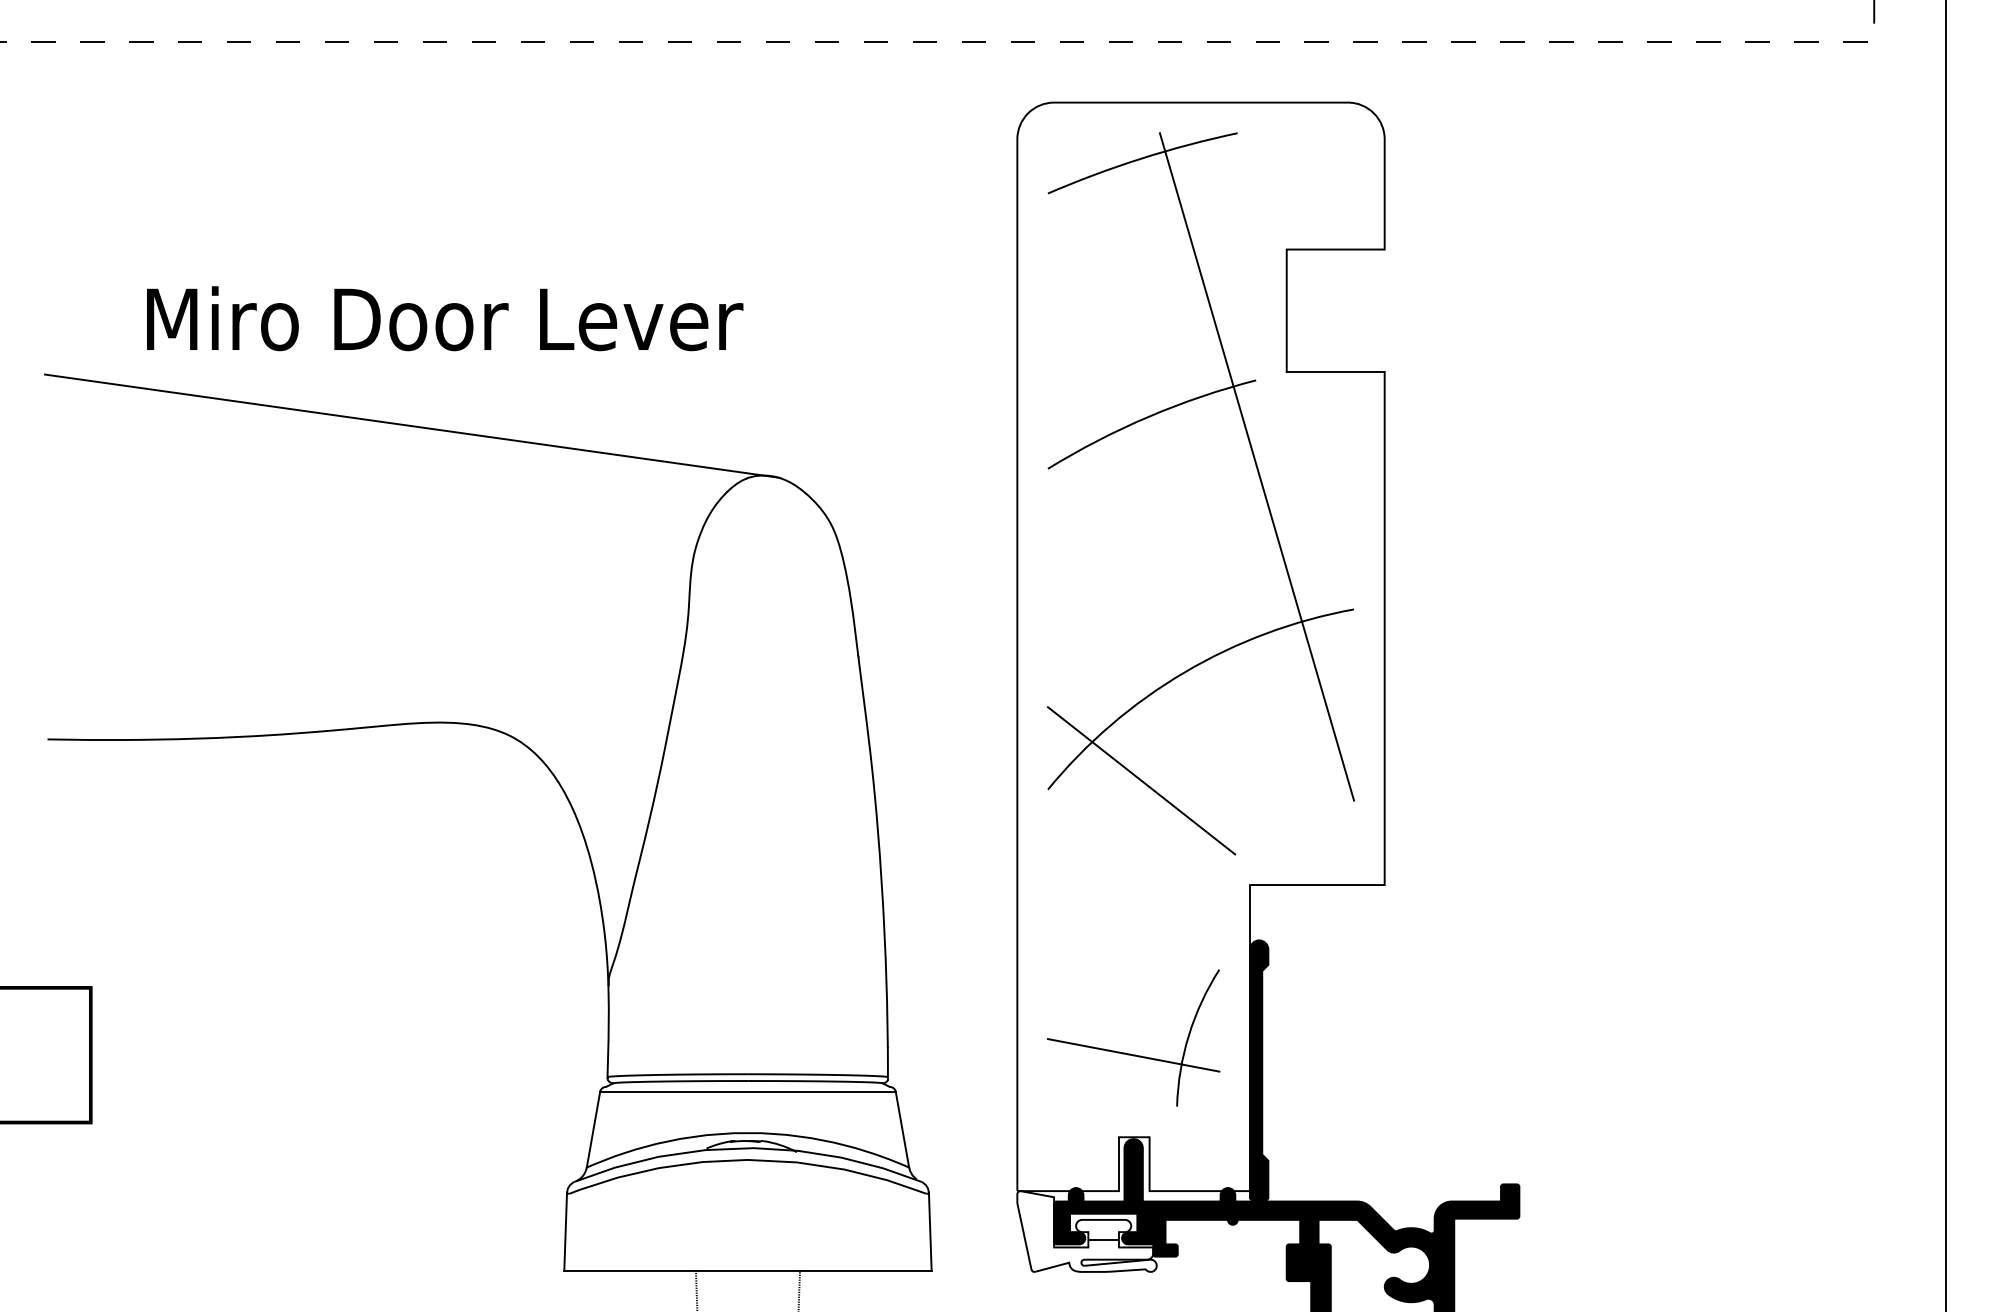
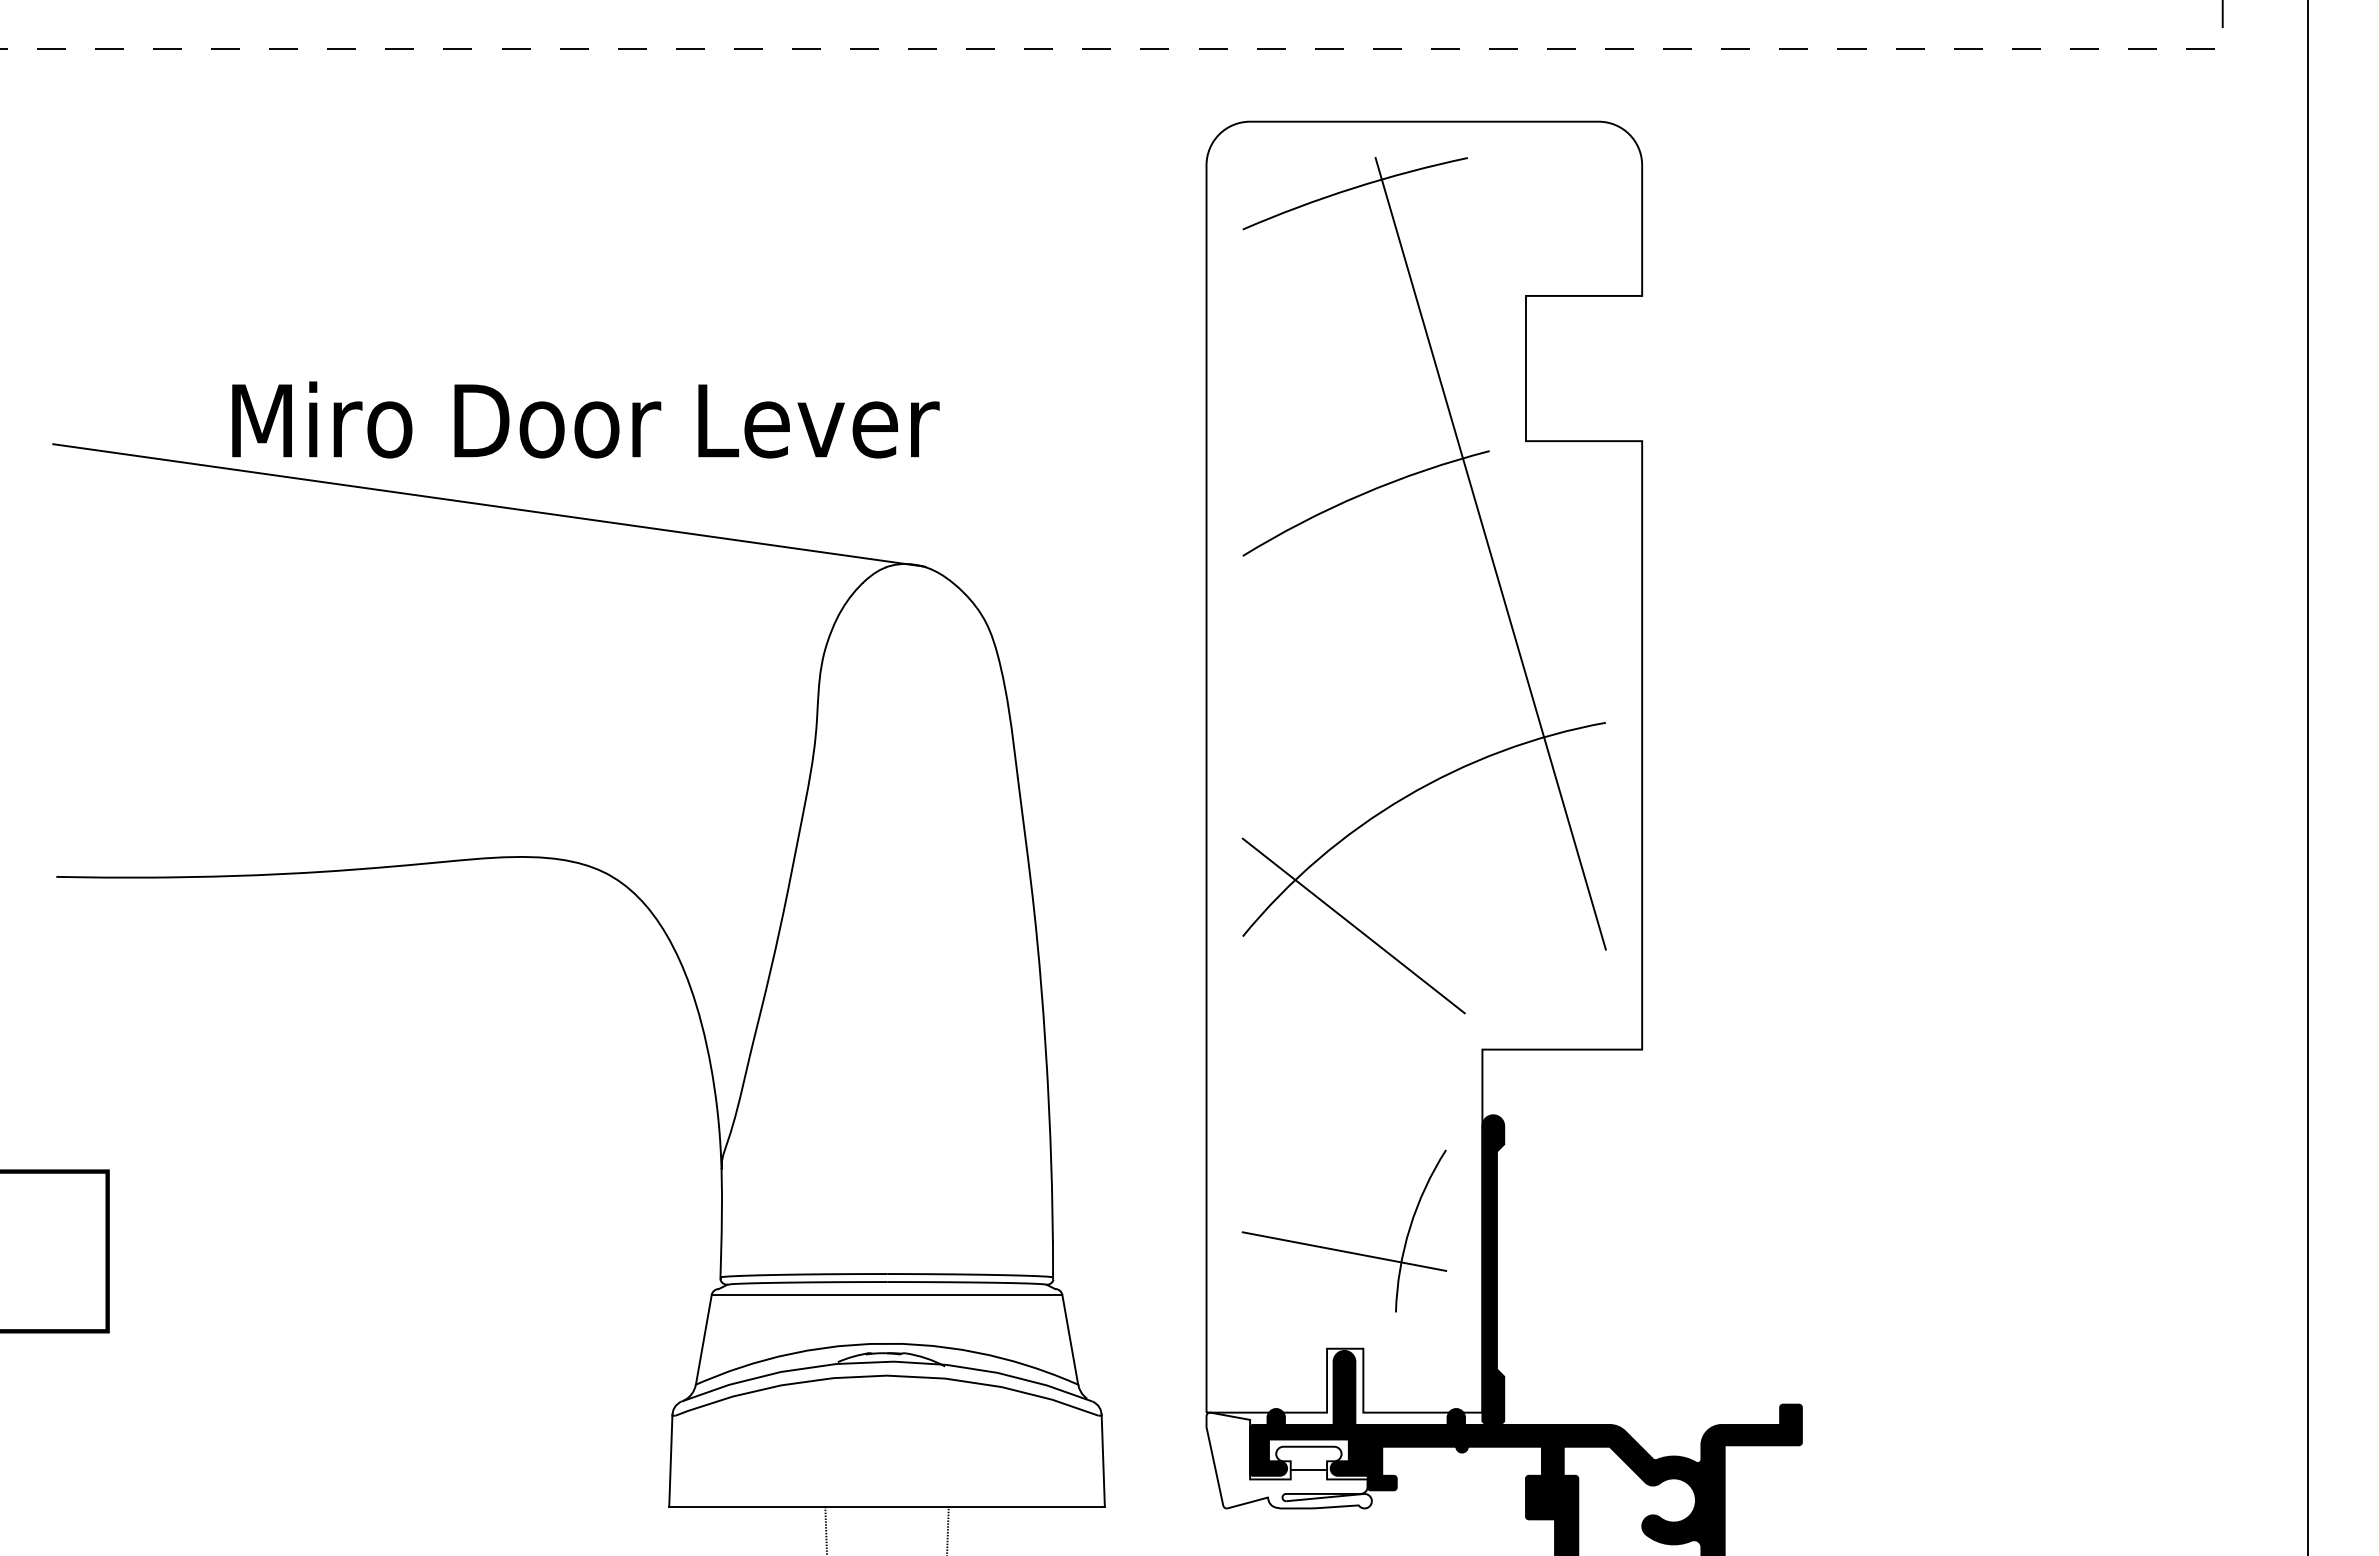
text: (444, 318) -> (585, 419), moved

